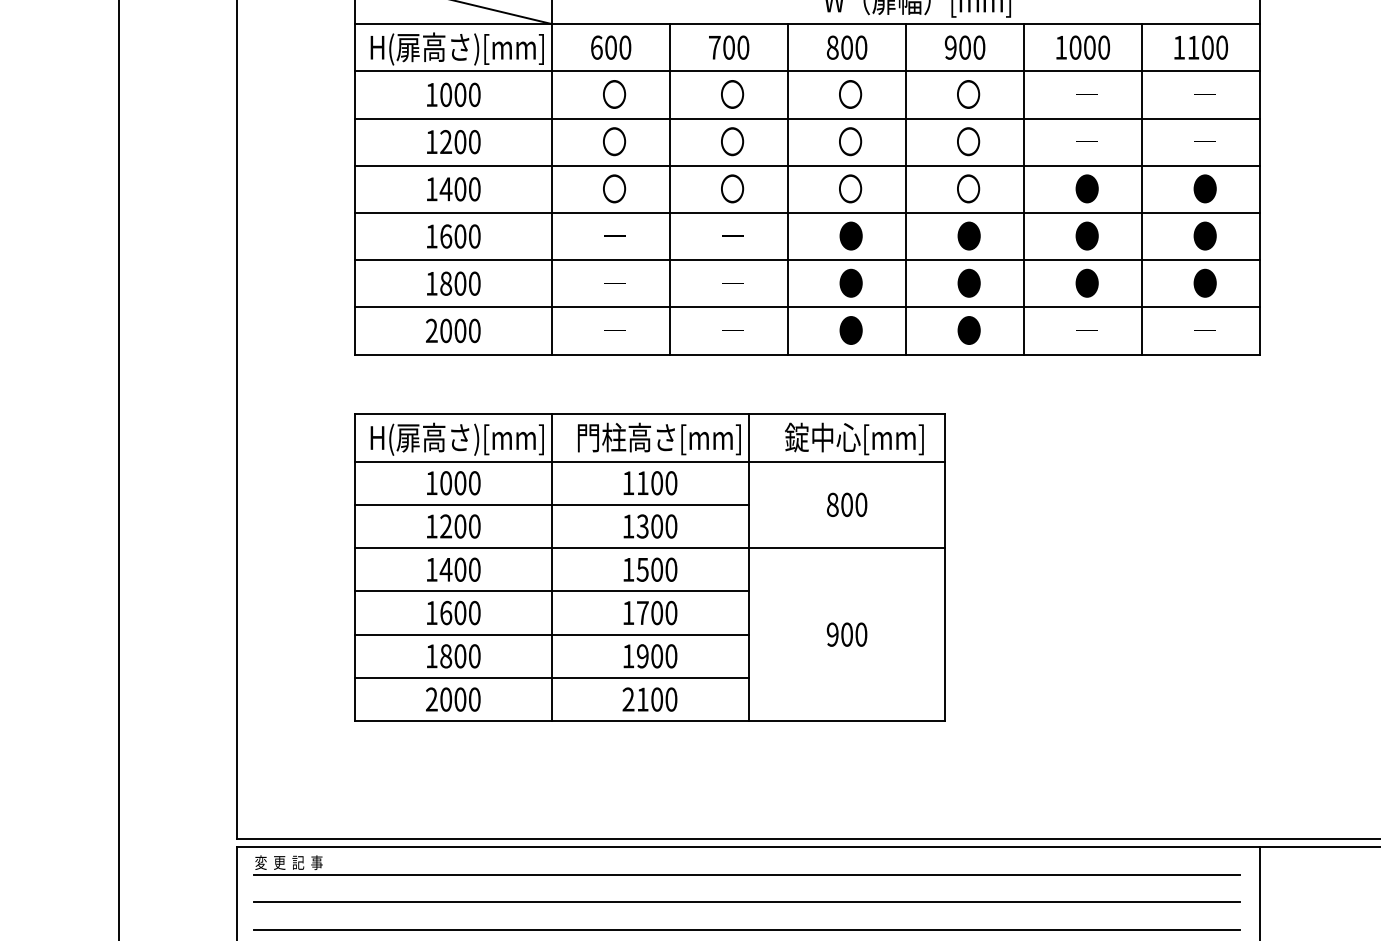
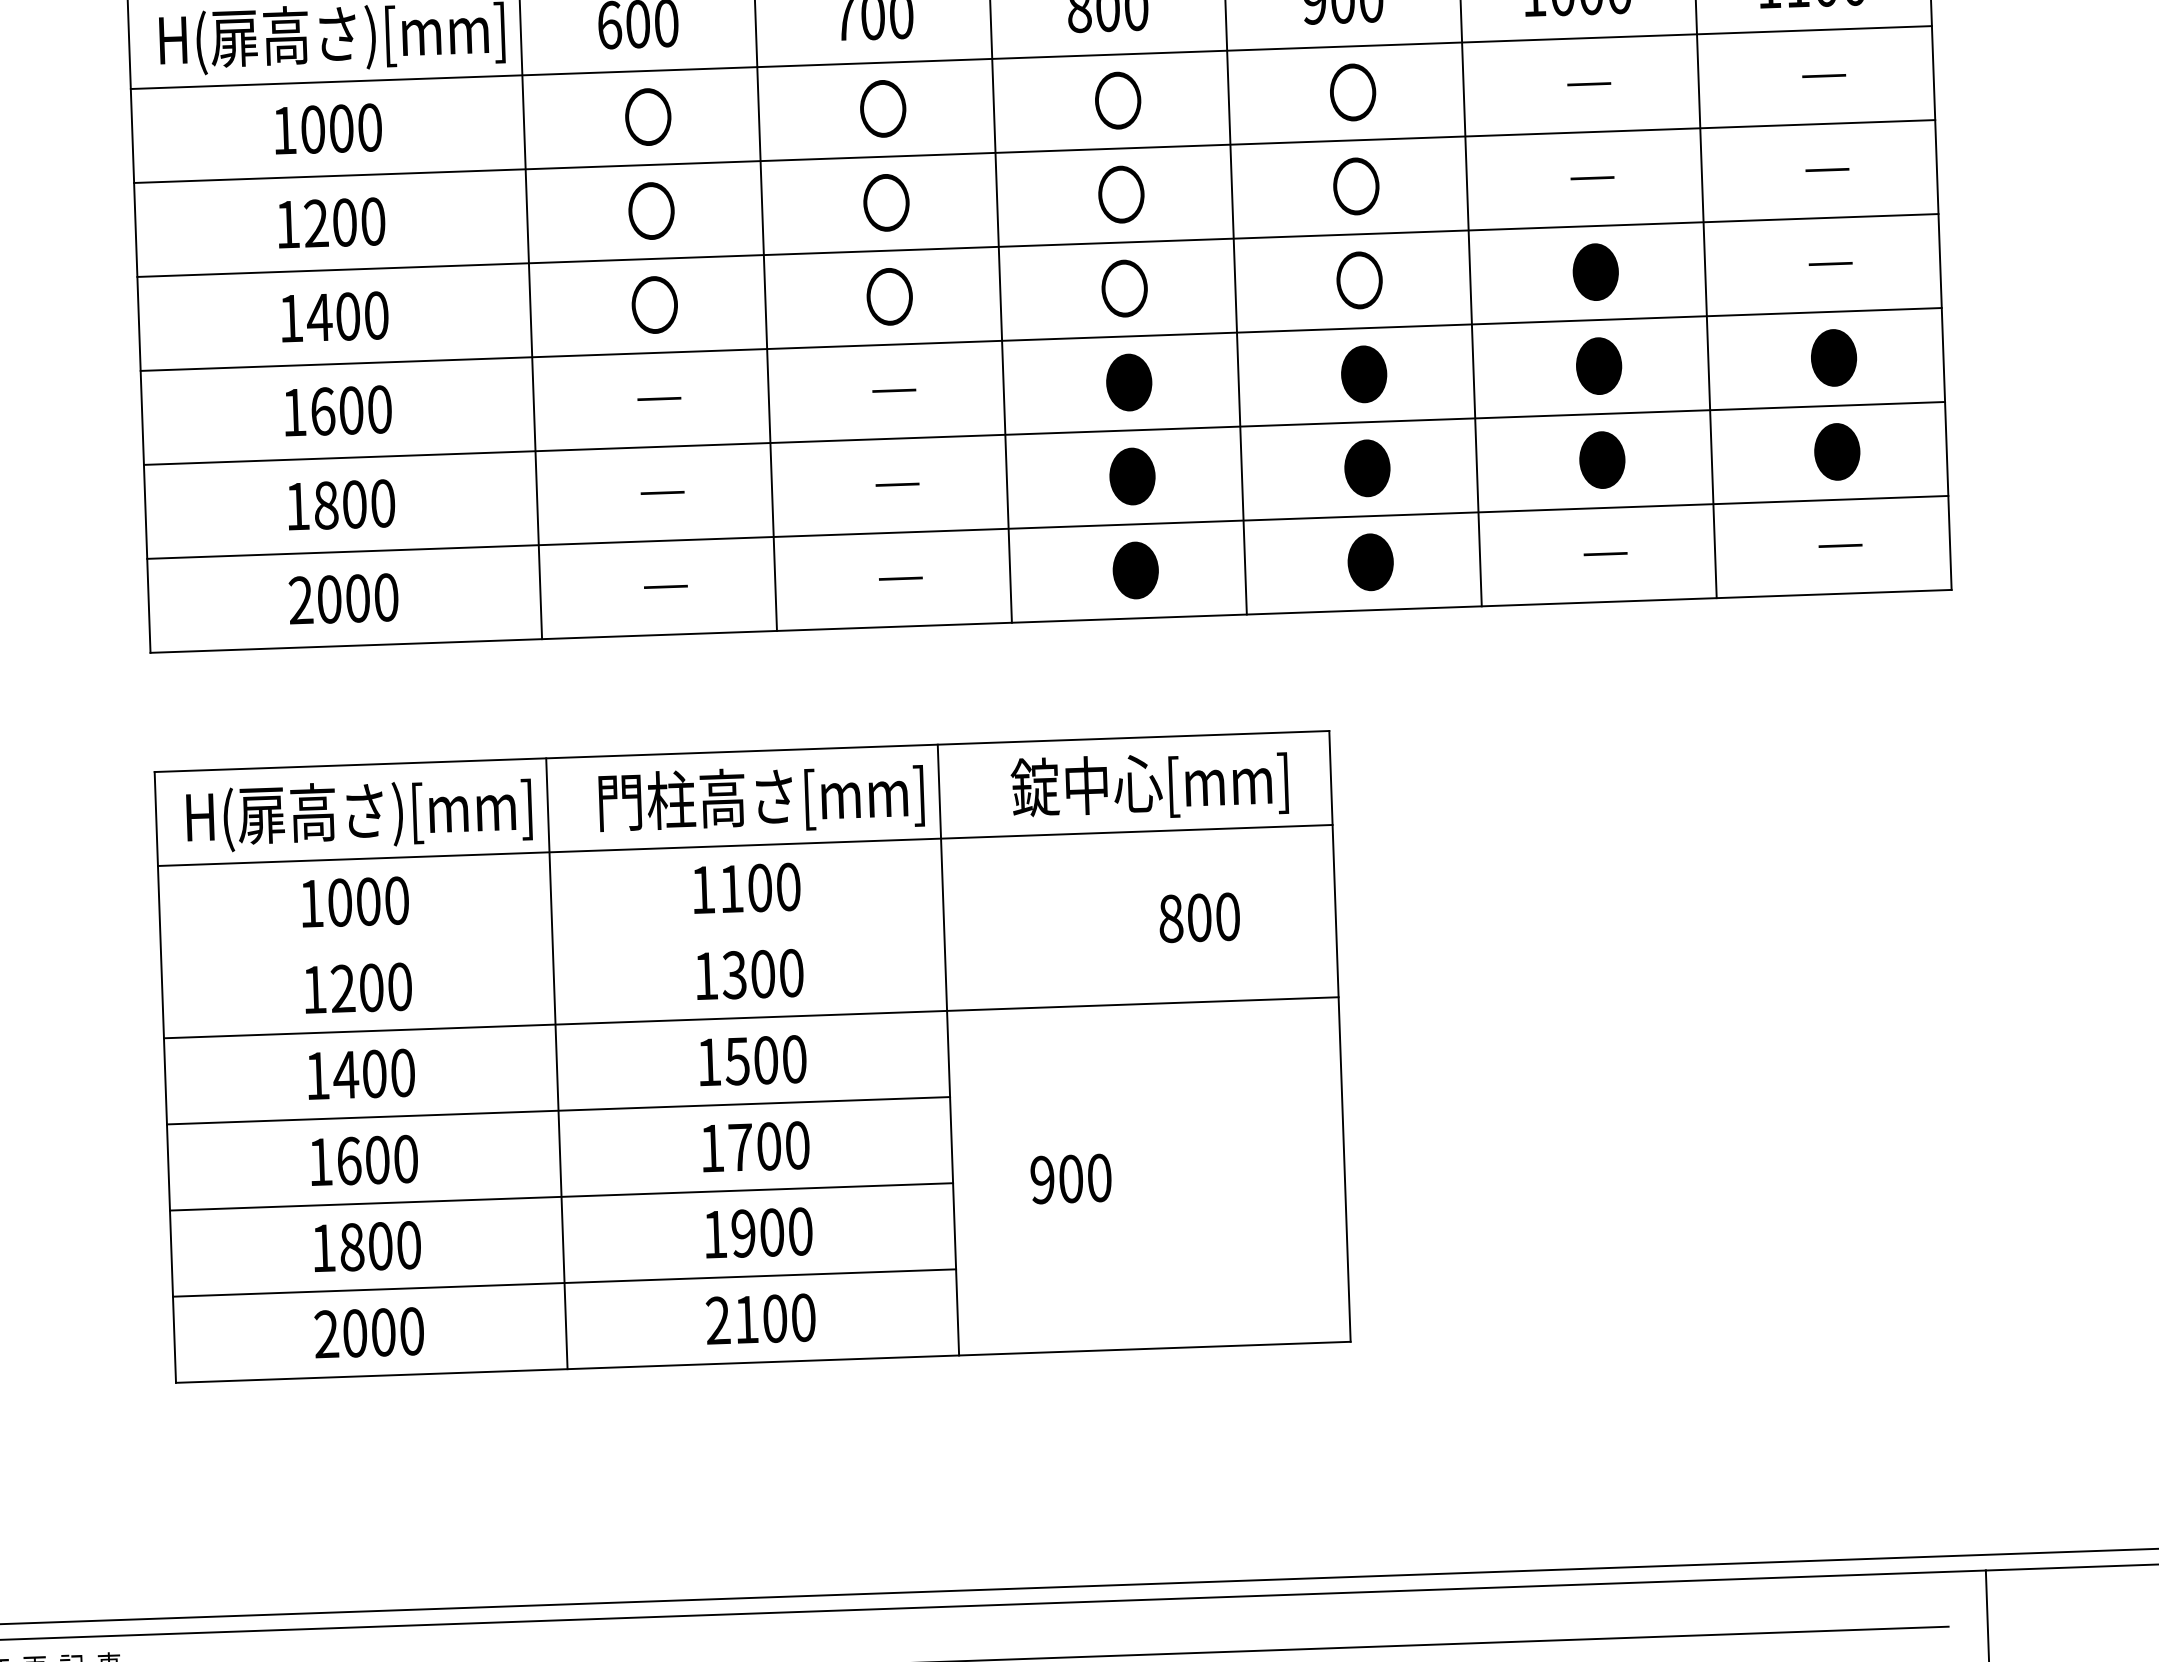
text: (1204, 188) -> (1829, 263), ● -> ―
line: (551, 504) -> (551, 937), removed
text: (847, 504) -> (1200, 917), moved
text: (846, 634) -> (1069, 1178), moved

